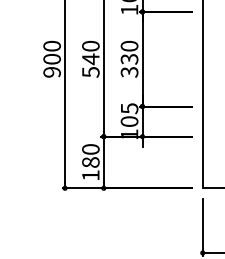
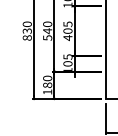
text: (128, 59) -> (67, 31), 330 -> 405
text: (52, 65) -> (27, 34), 900 -> 830

